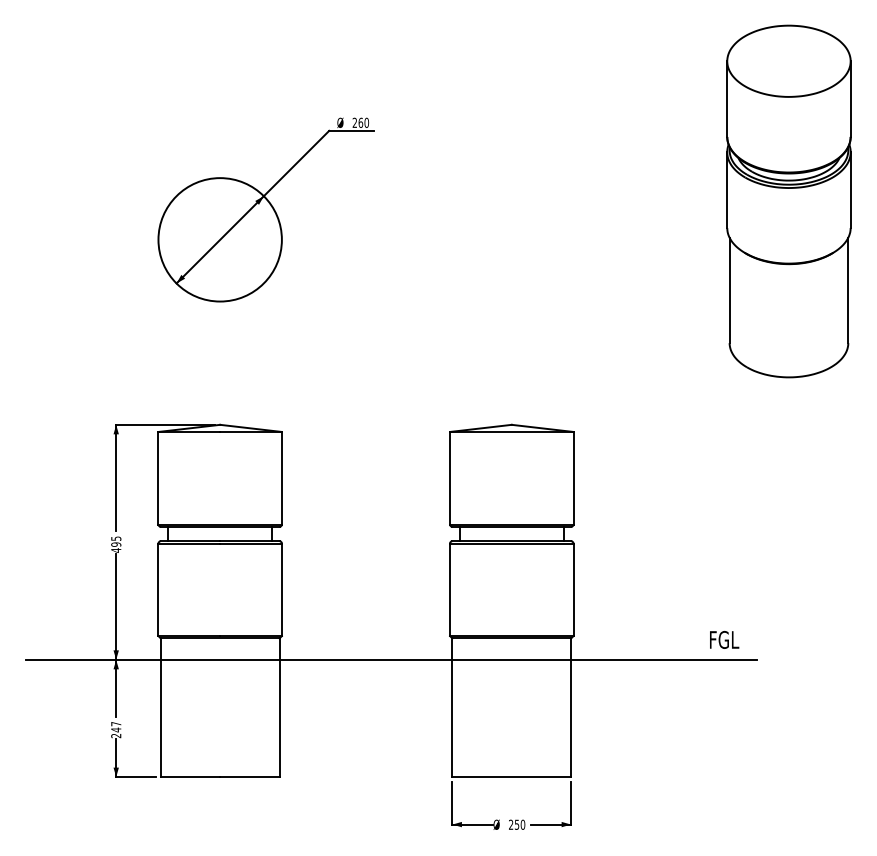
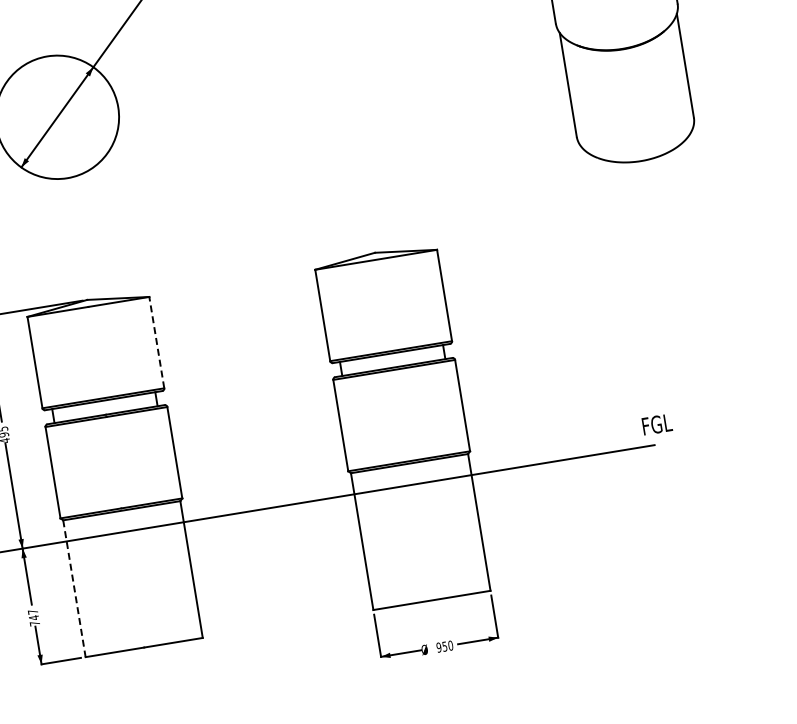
line: (281, 477) -> (156, 341), solid -> dashed
text: (724, 639) -> (657, 424), moved
line: (160, 708) -> (74, 589), solid -> dashed
text: (116, 735) -> (35, 623), 247 -> 747
text: (510, 824) -> (438, 647), 250 -> 950

